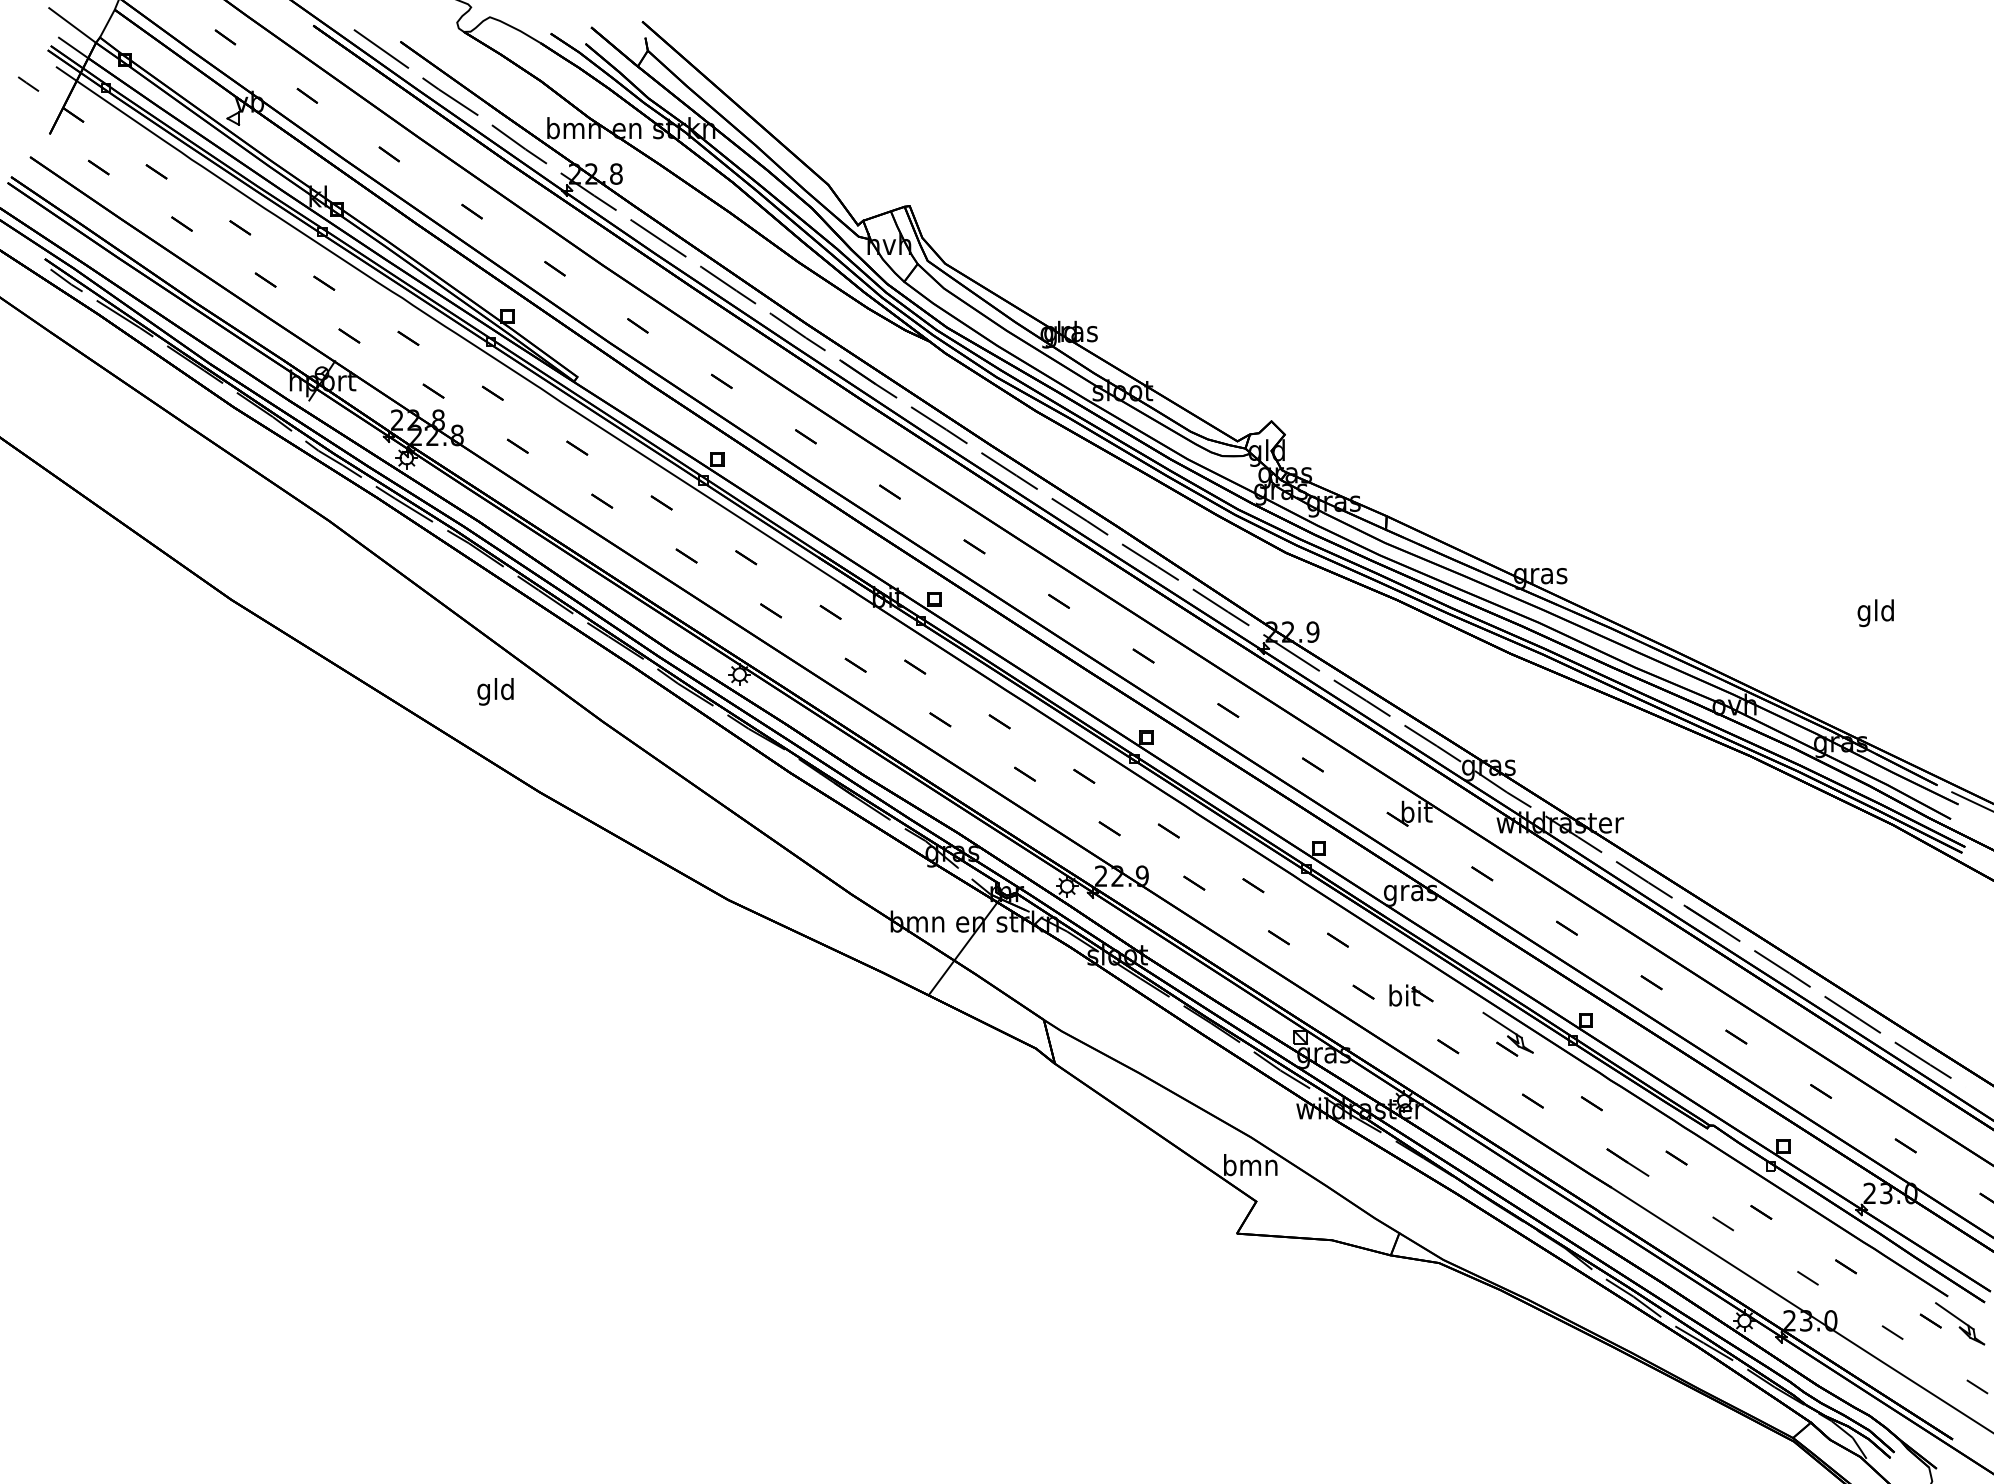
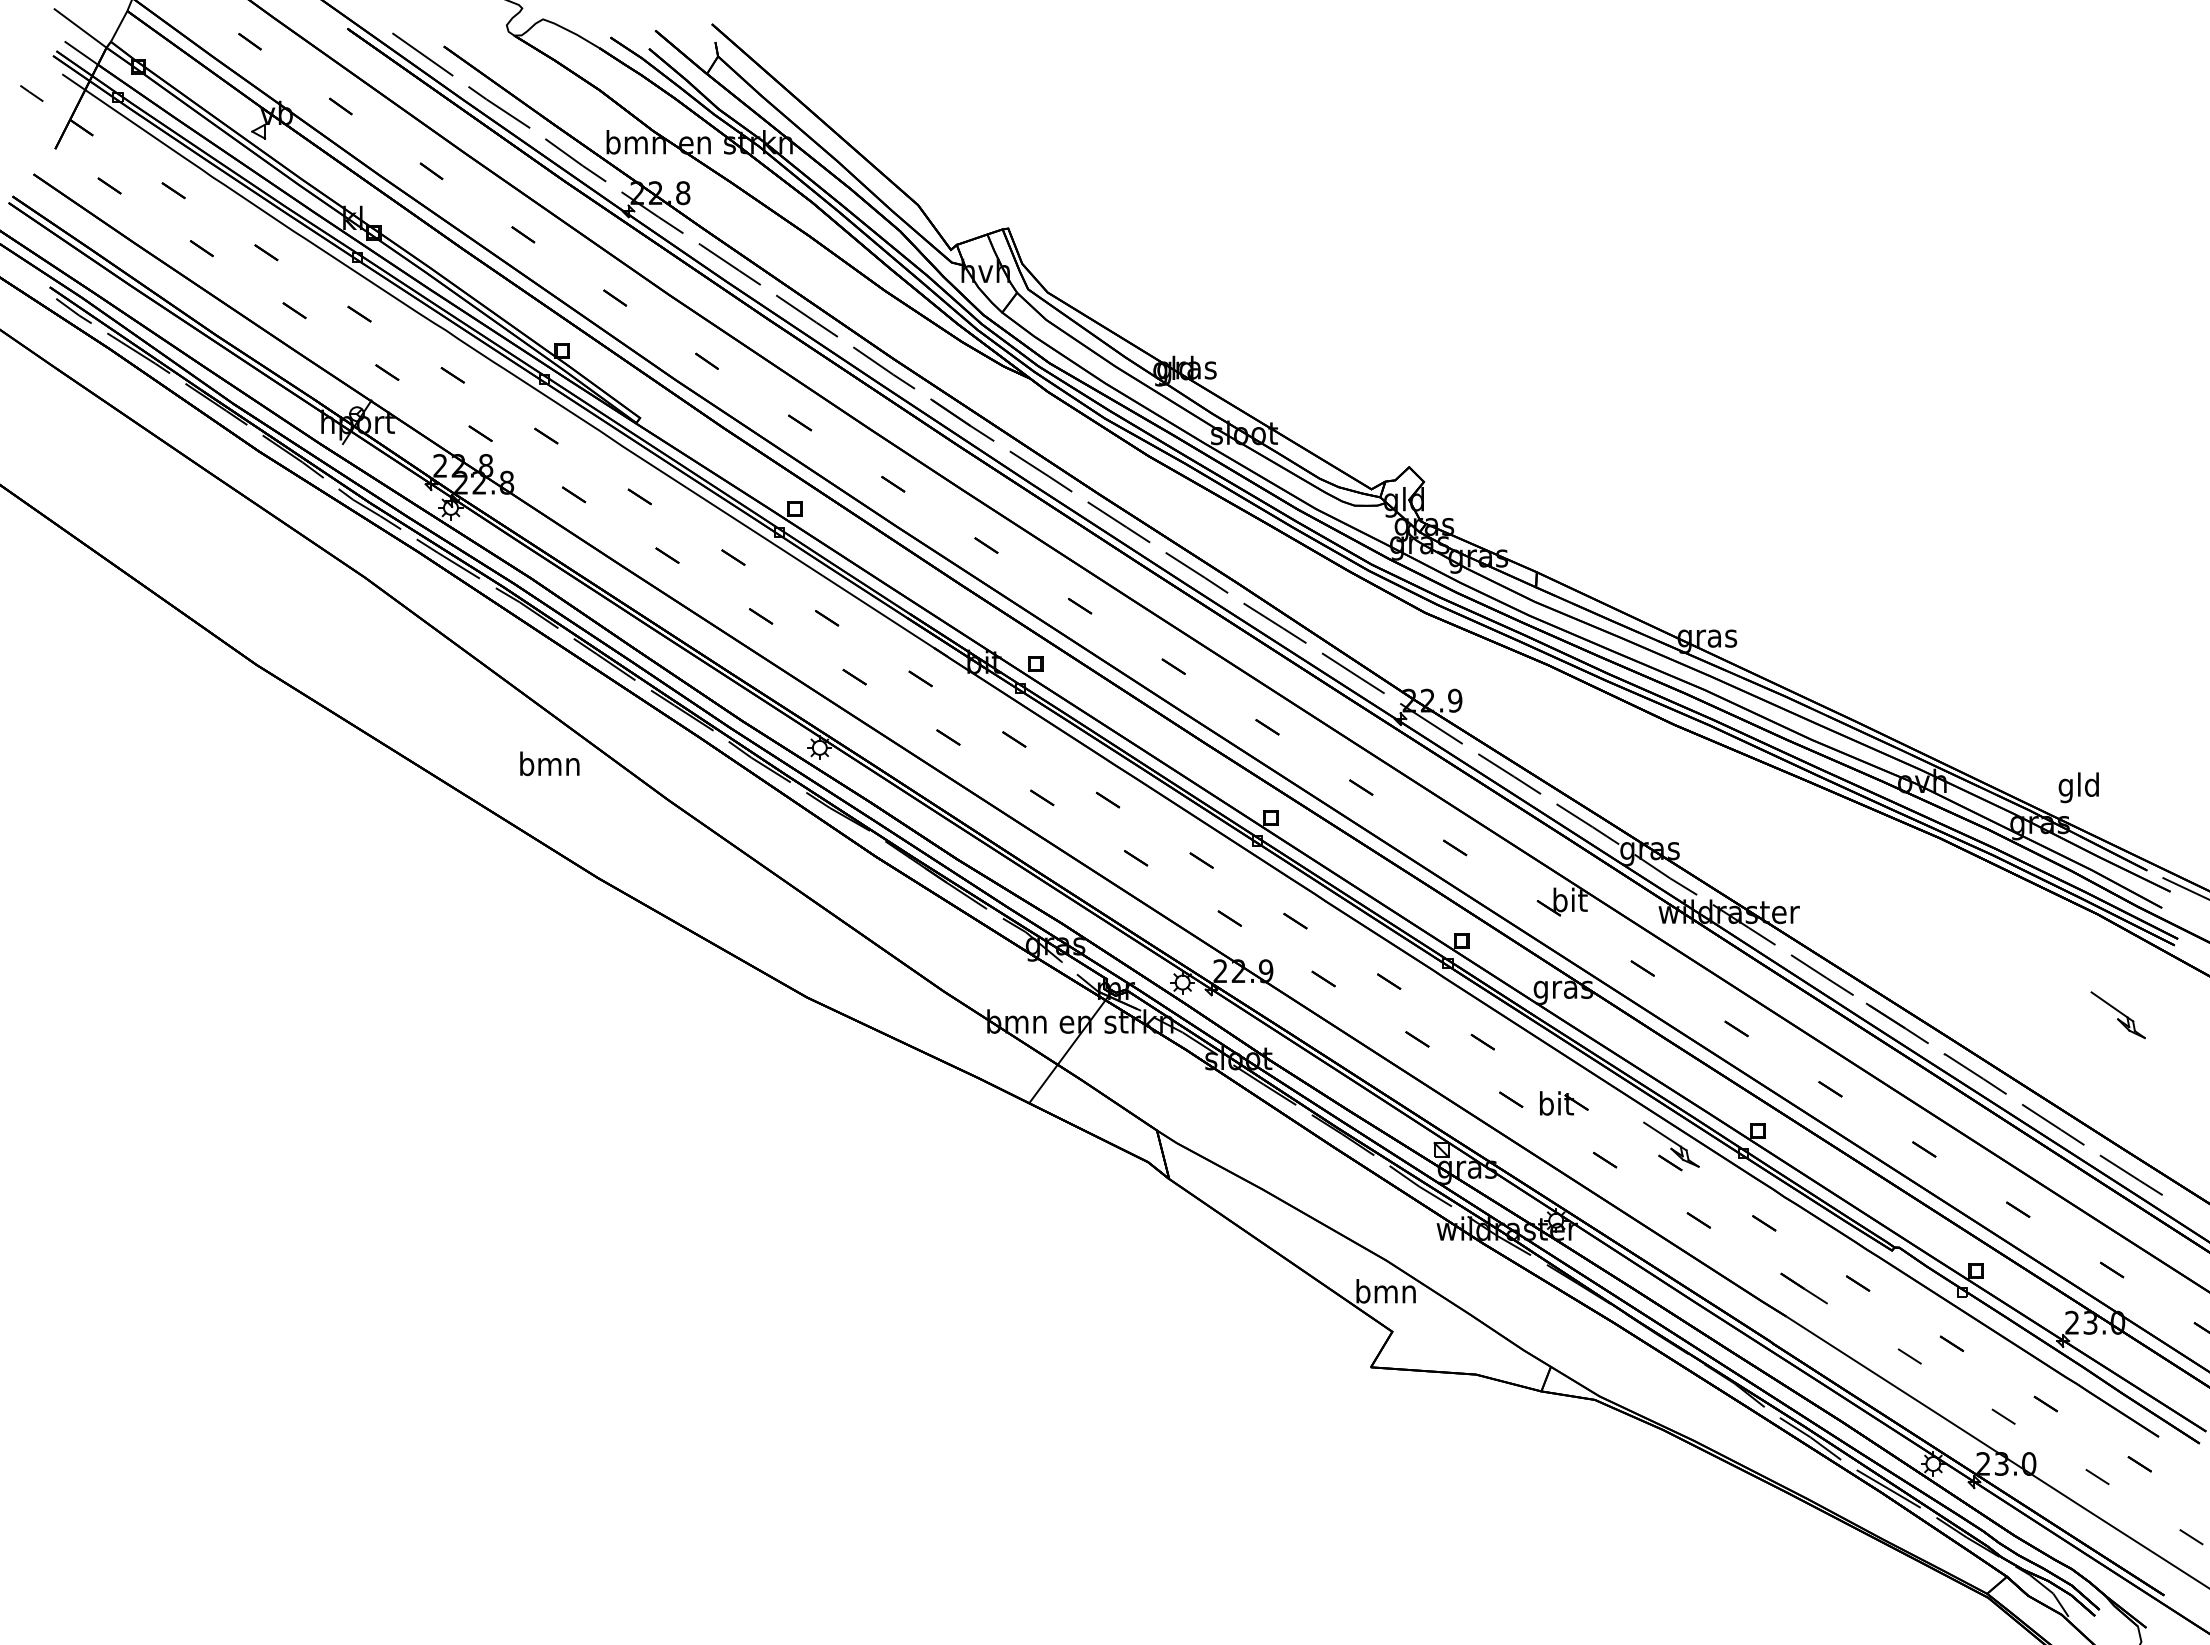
text: (1875, 612) -> (2078, 787), moved
text: (495, 691) -> (549, 766), gld -> bmn
part: (1959, 1324) -> (2117, 1015), moved

